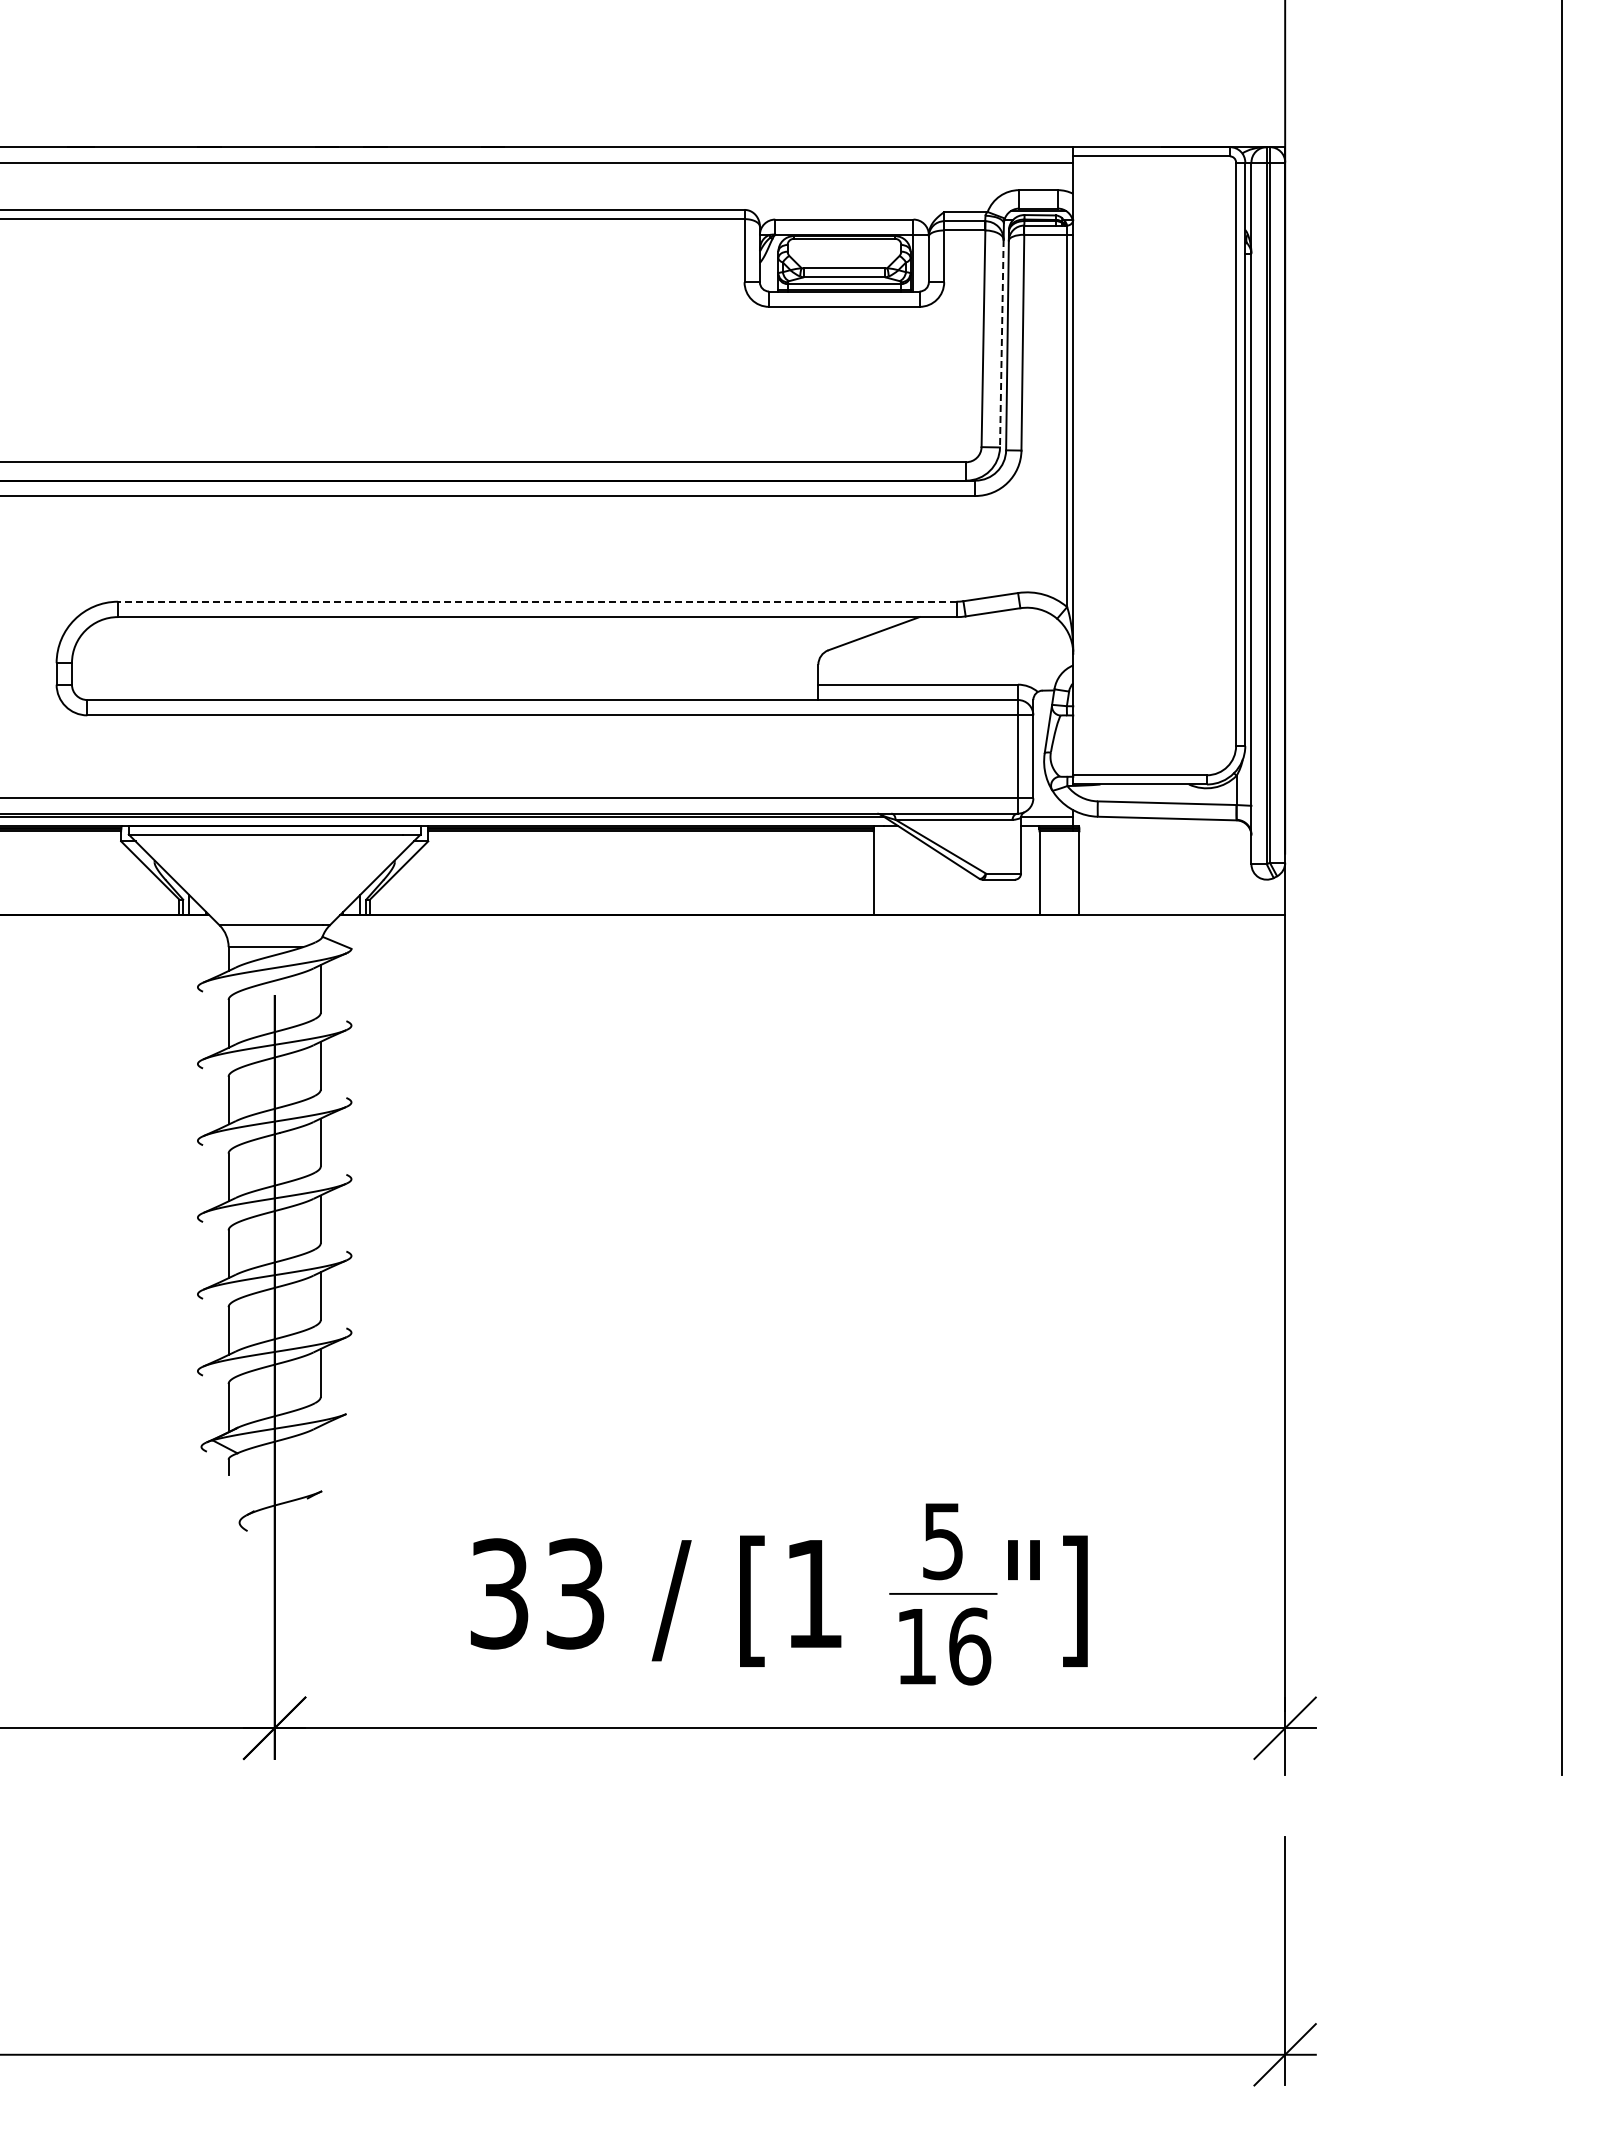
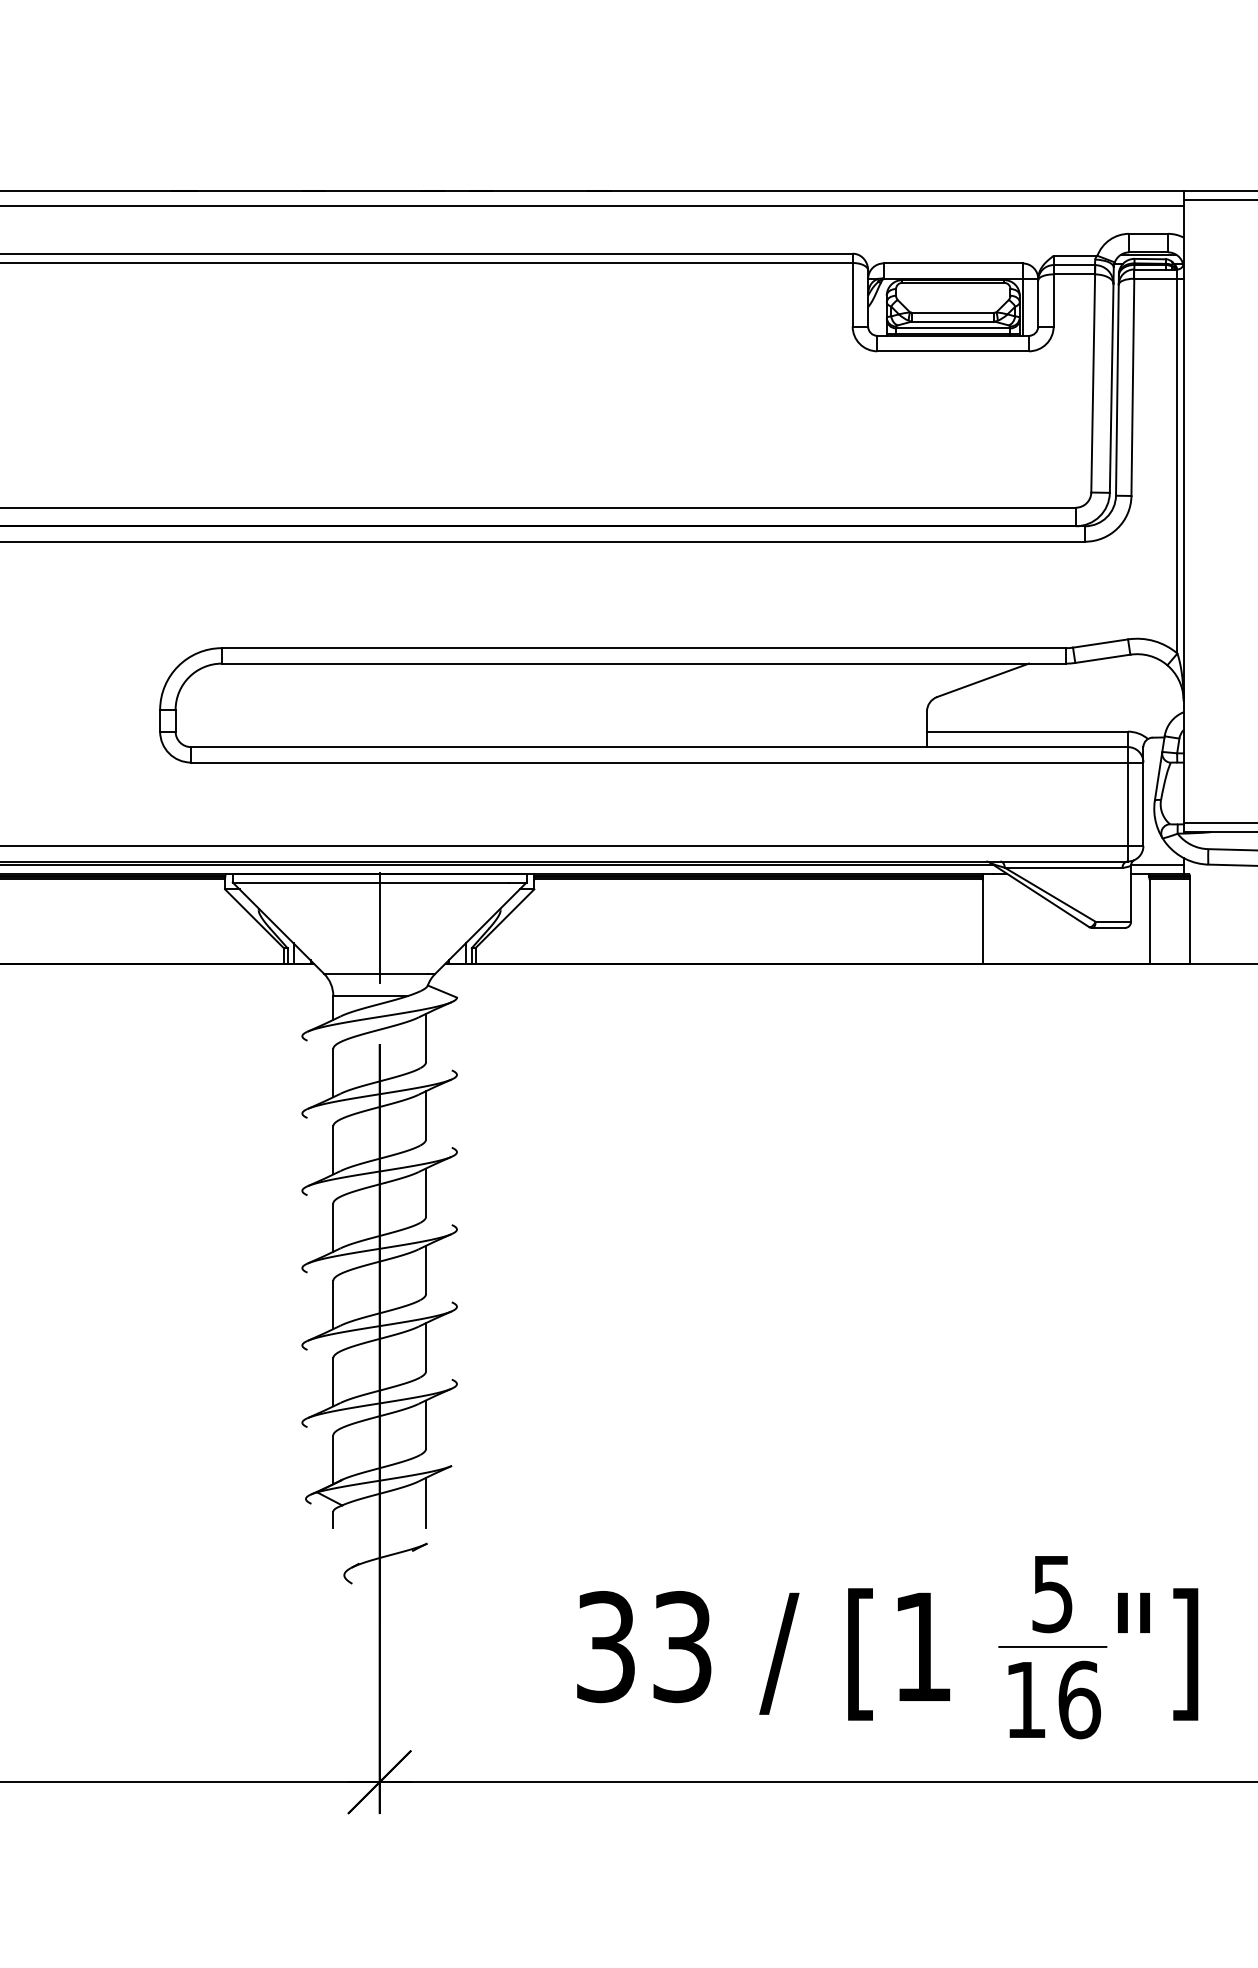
line: (1001, 343) -> (1111, 388), dashed -> solid
line: (536, 601) -> (643, 647), dashed -> solid
line: (274, 879) -> (379, 927), added
line: (320, 1450) -> (425, 1502), added

